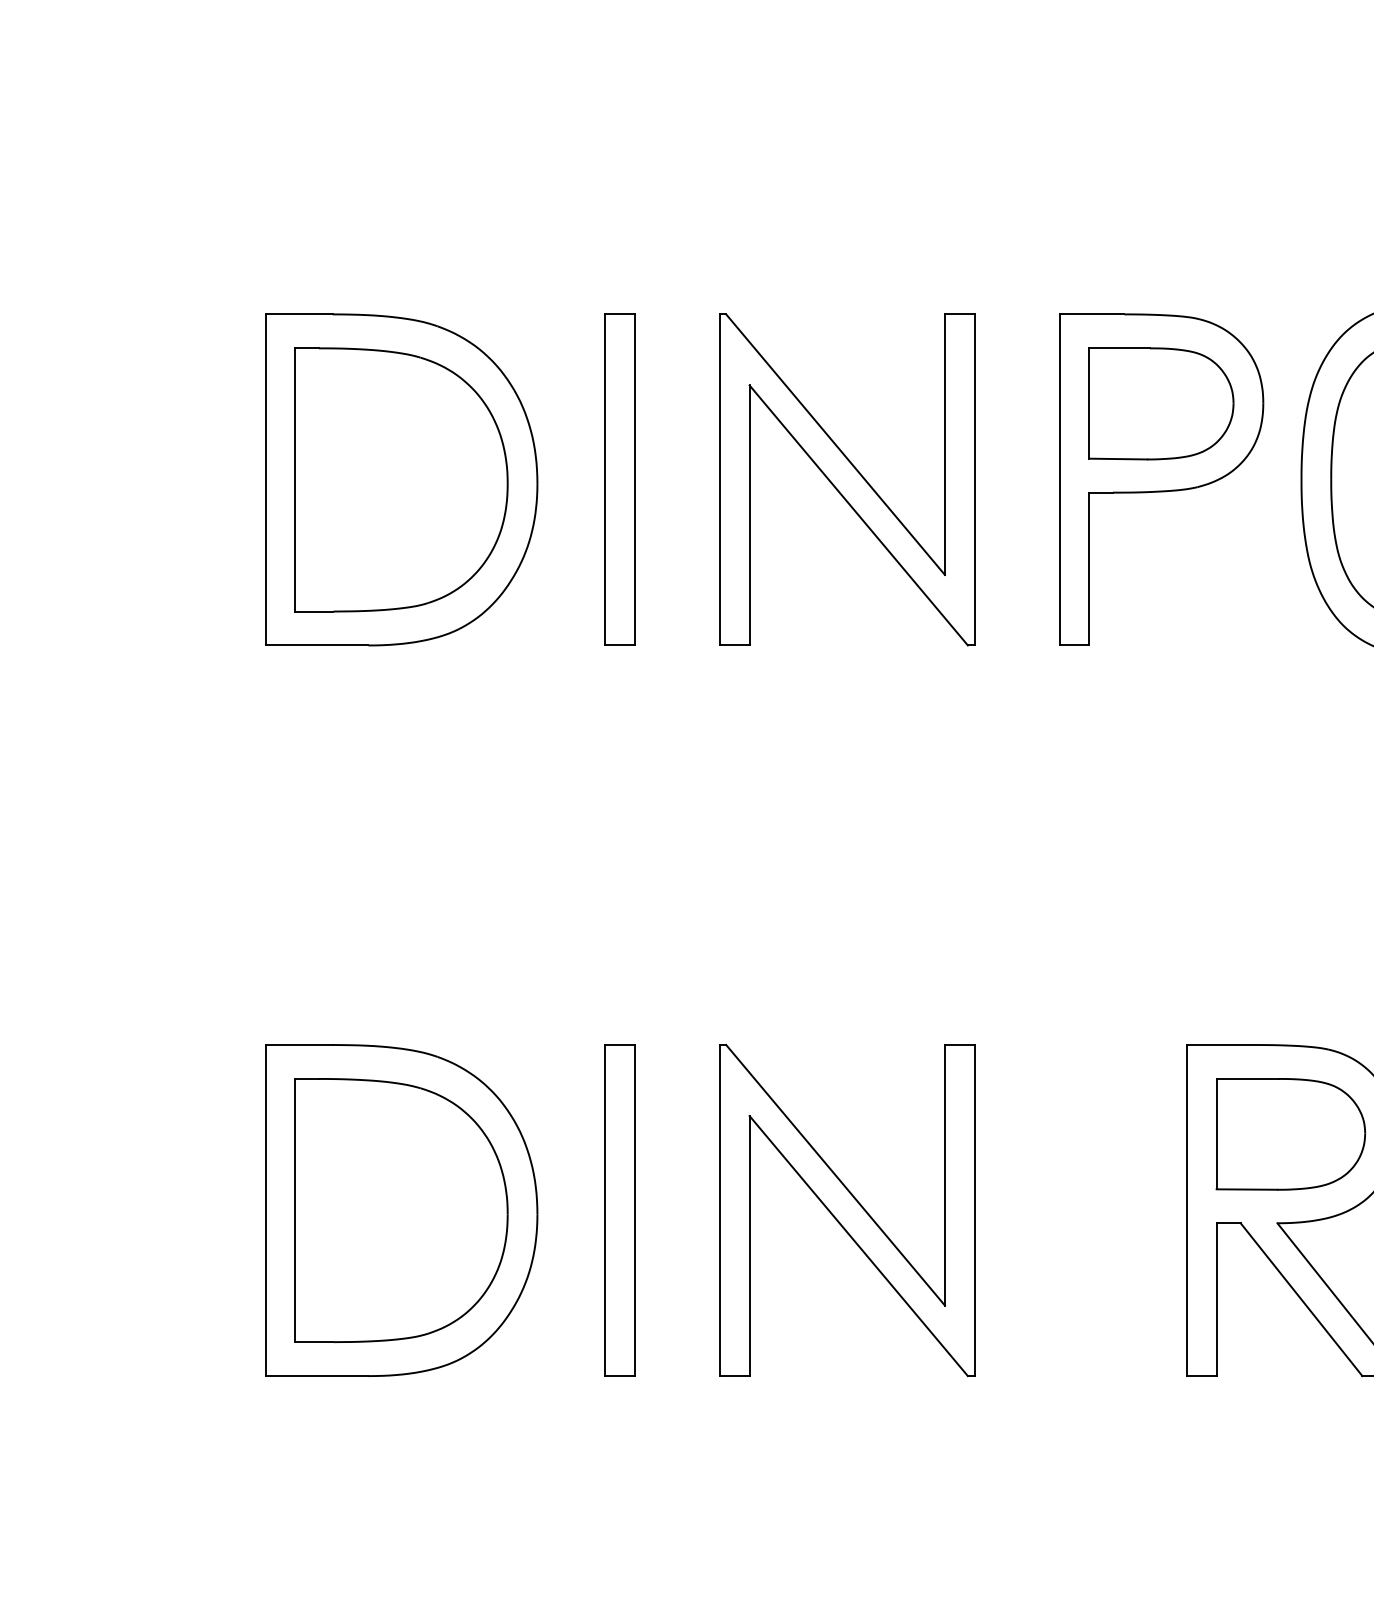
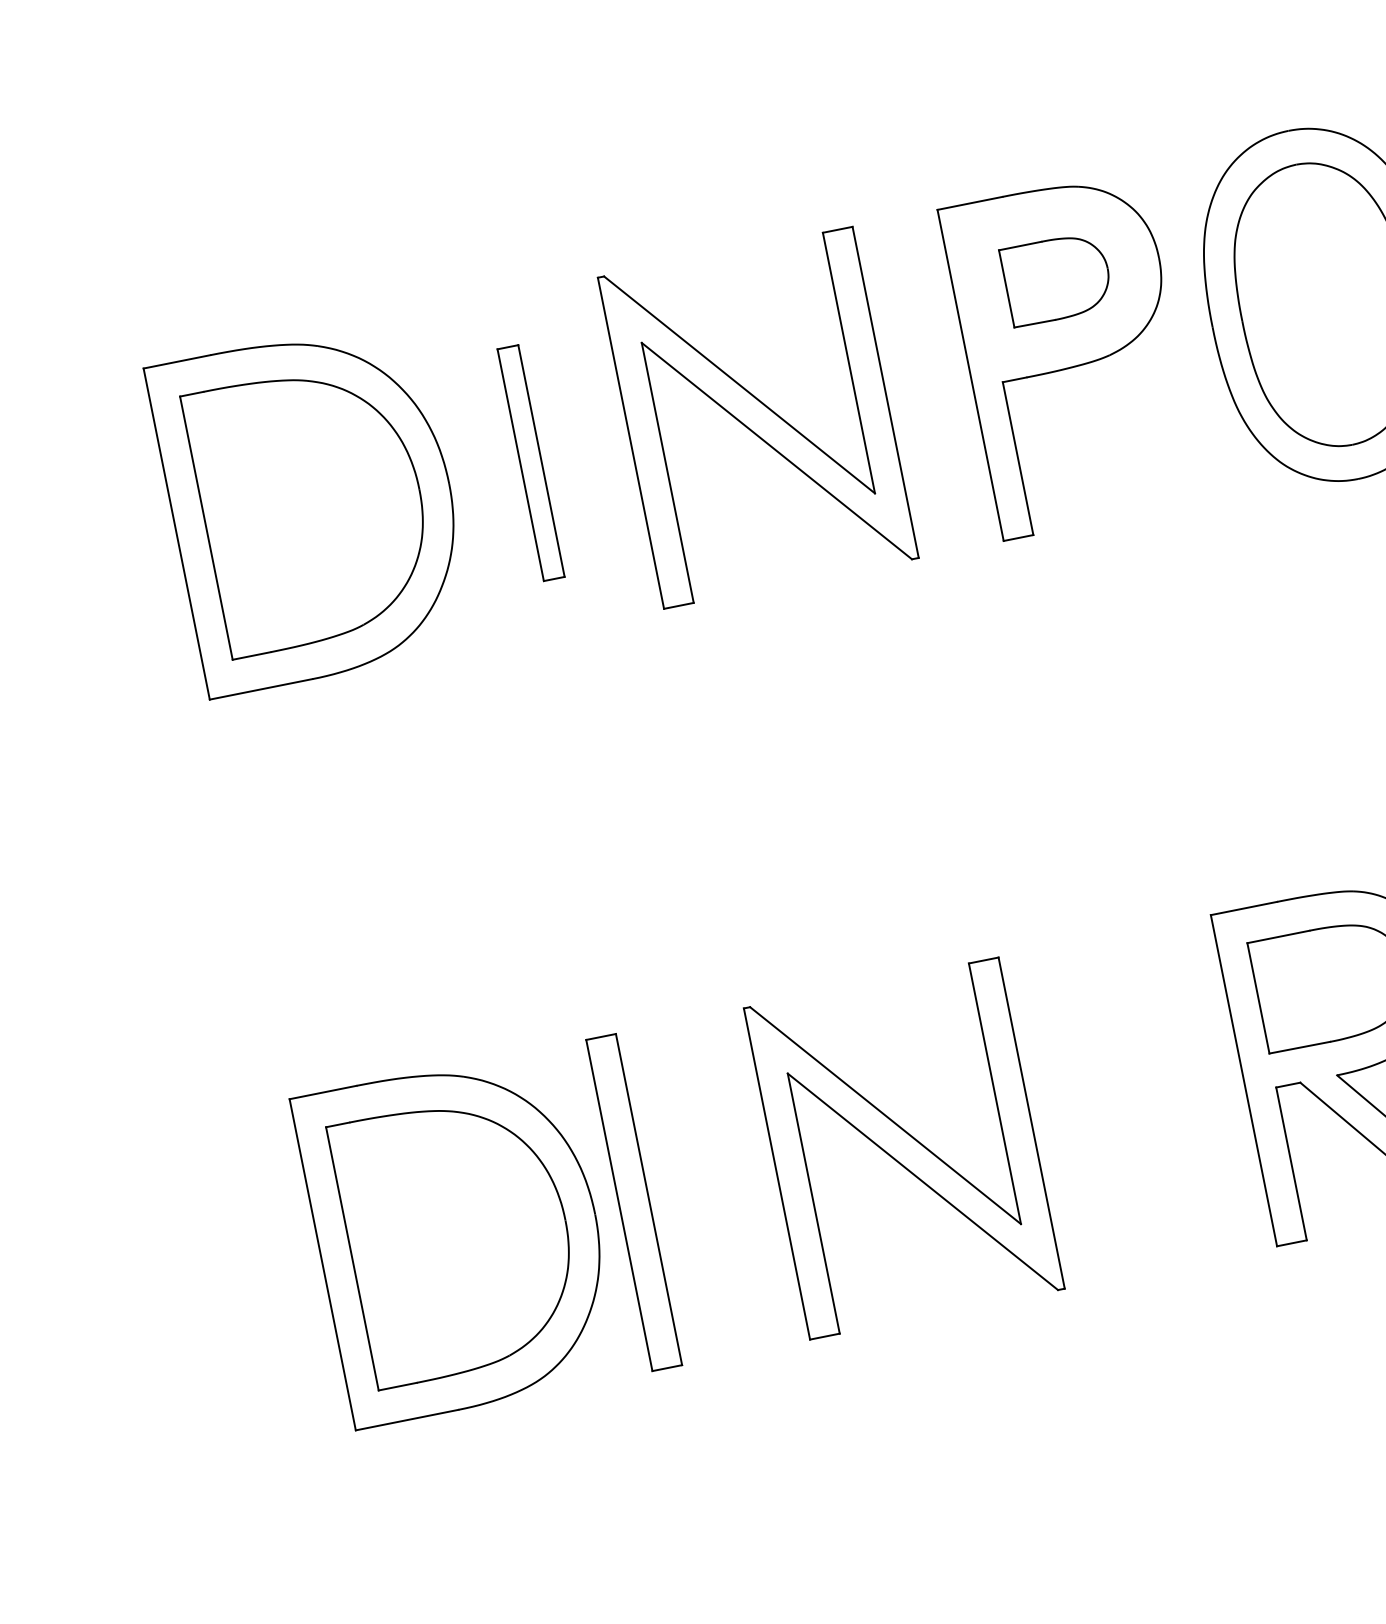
part: (1161, 403) -> (1057, 278), size x0.7
part: (619, 479) -> (530, 462), size x0.7
part: (619, 1210) -> (633, 1202), moved

